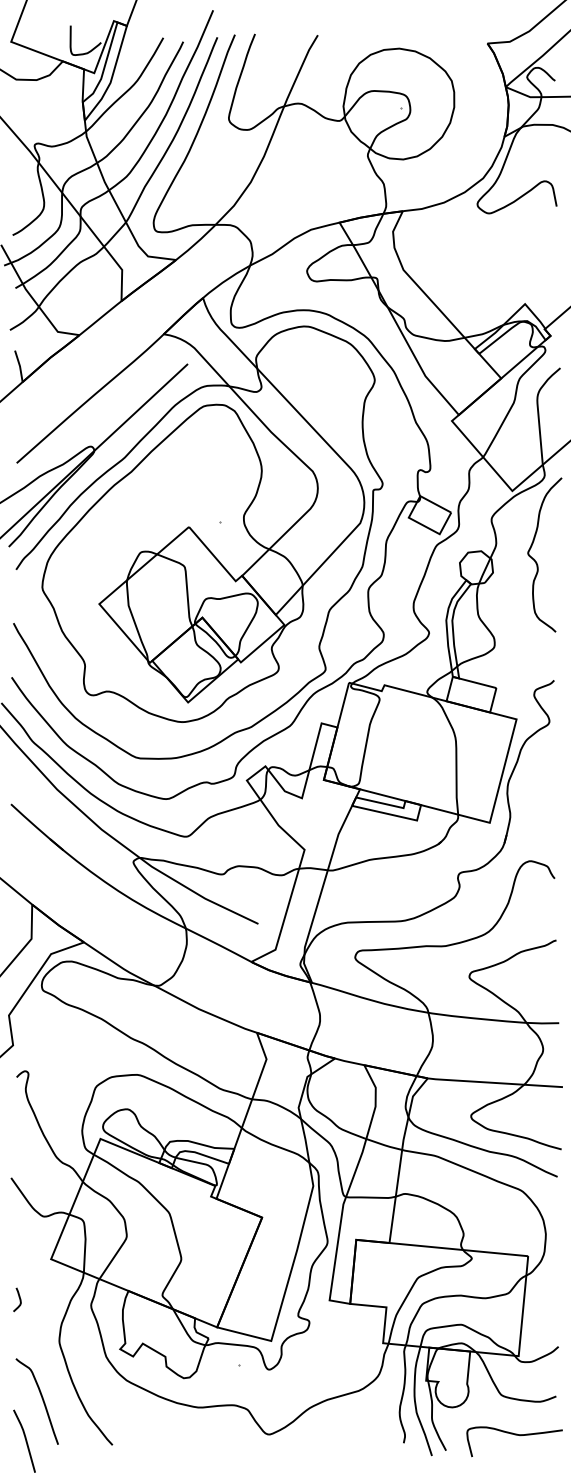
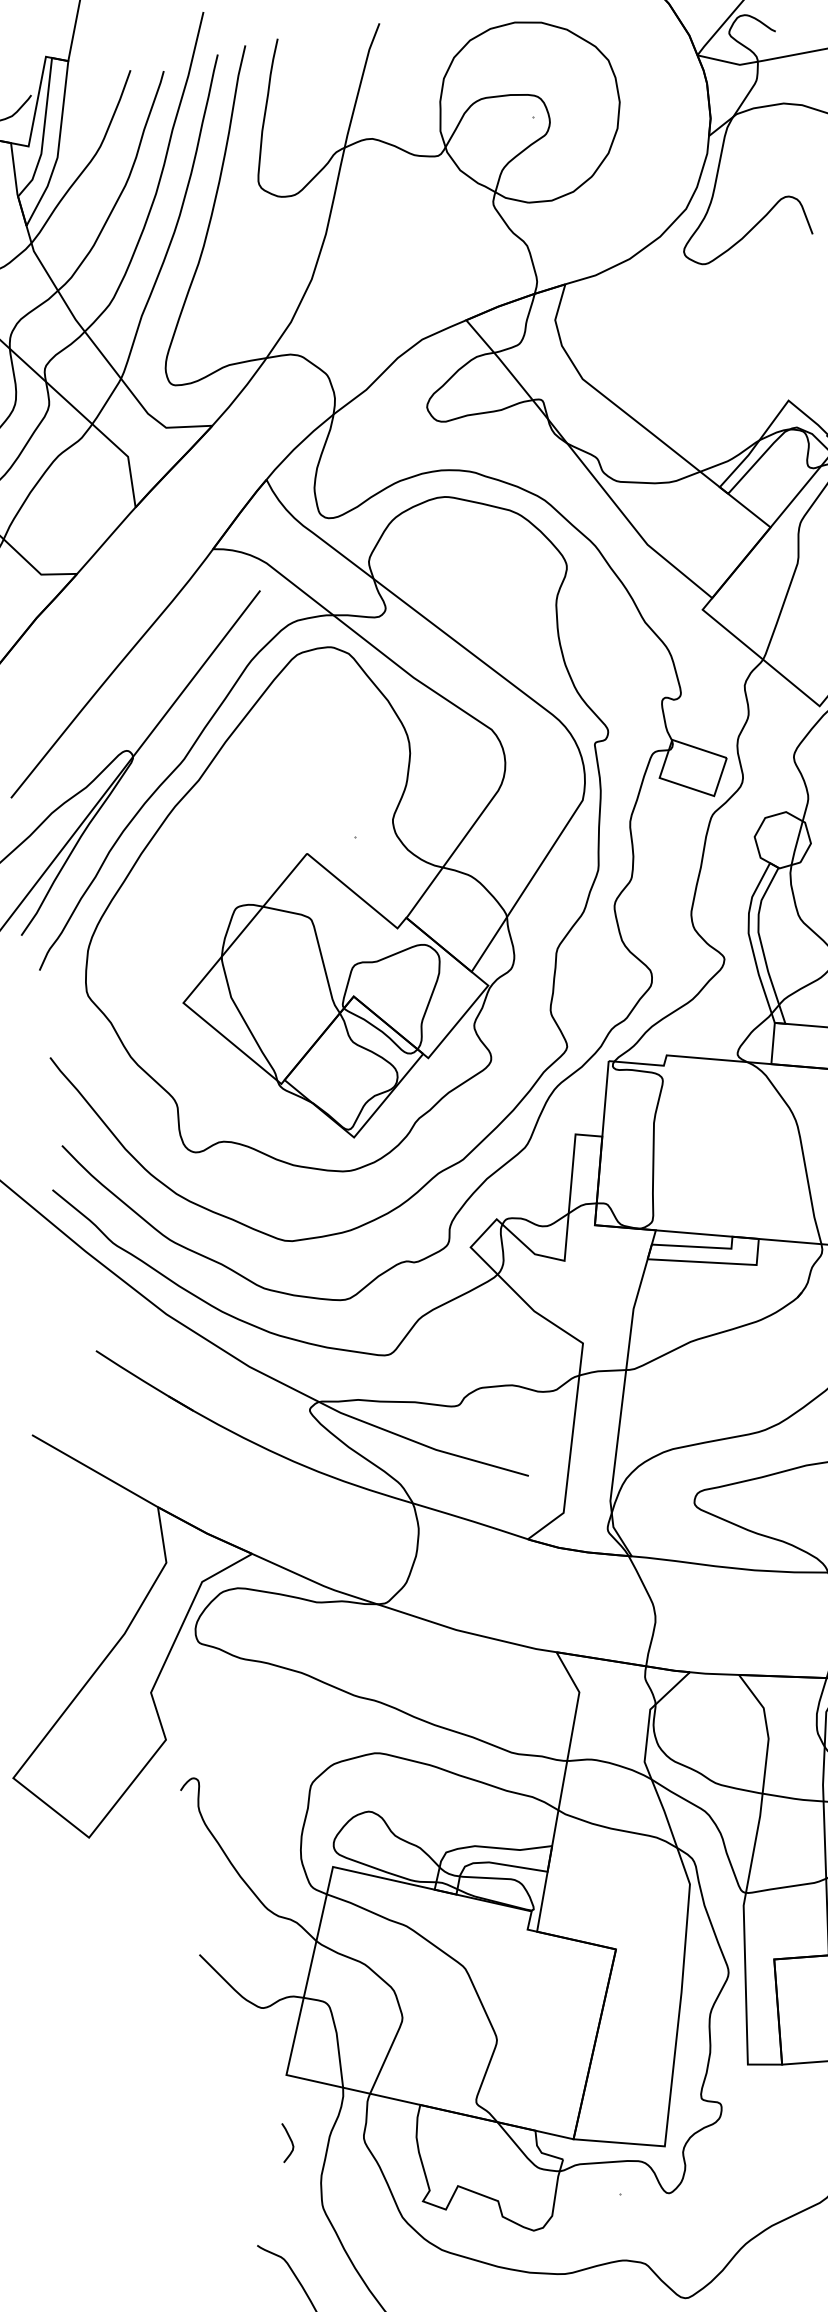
curve: (19, 1299) -> (290, 2141), moved

